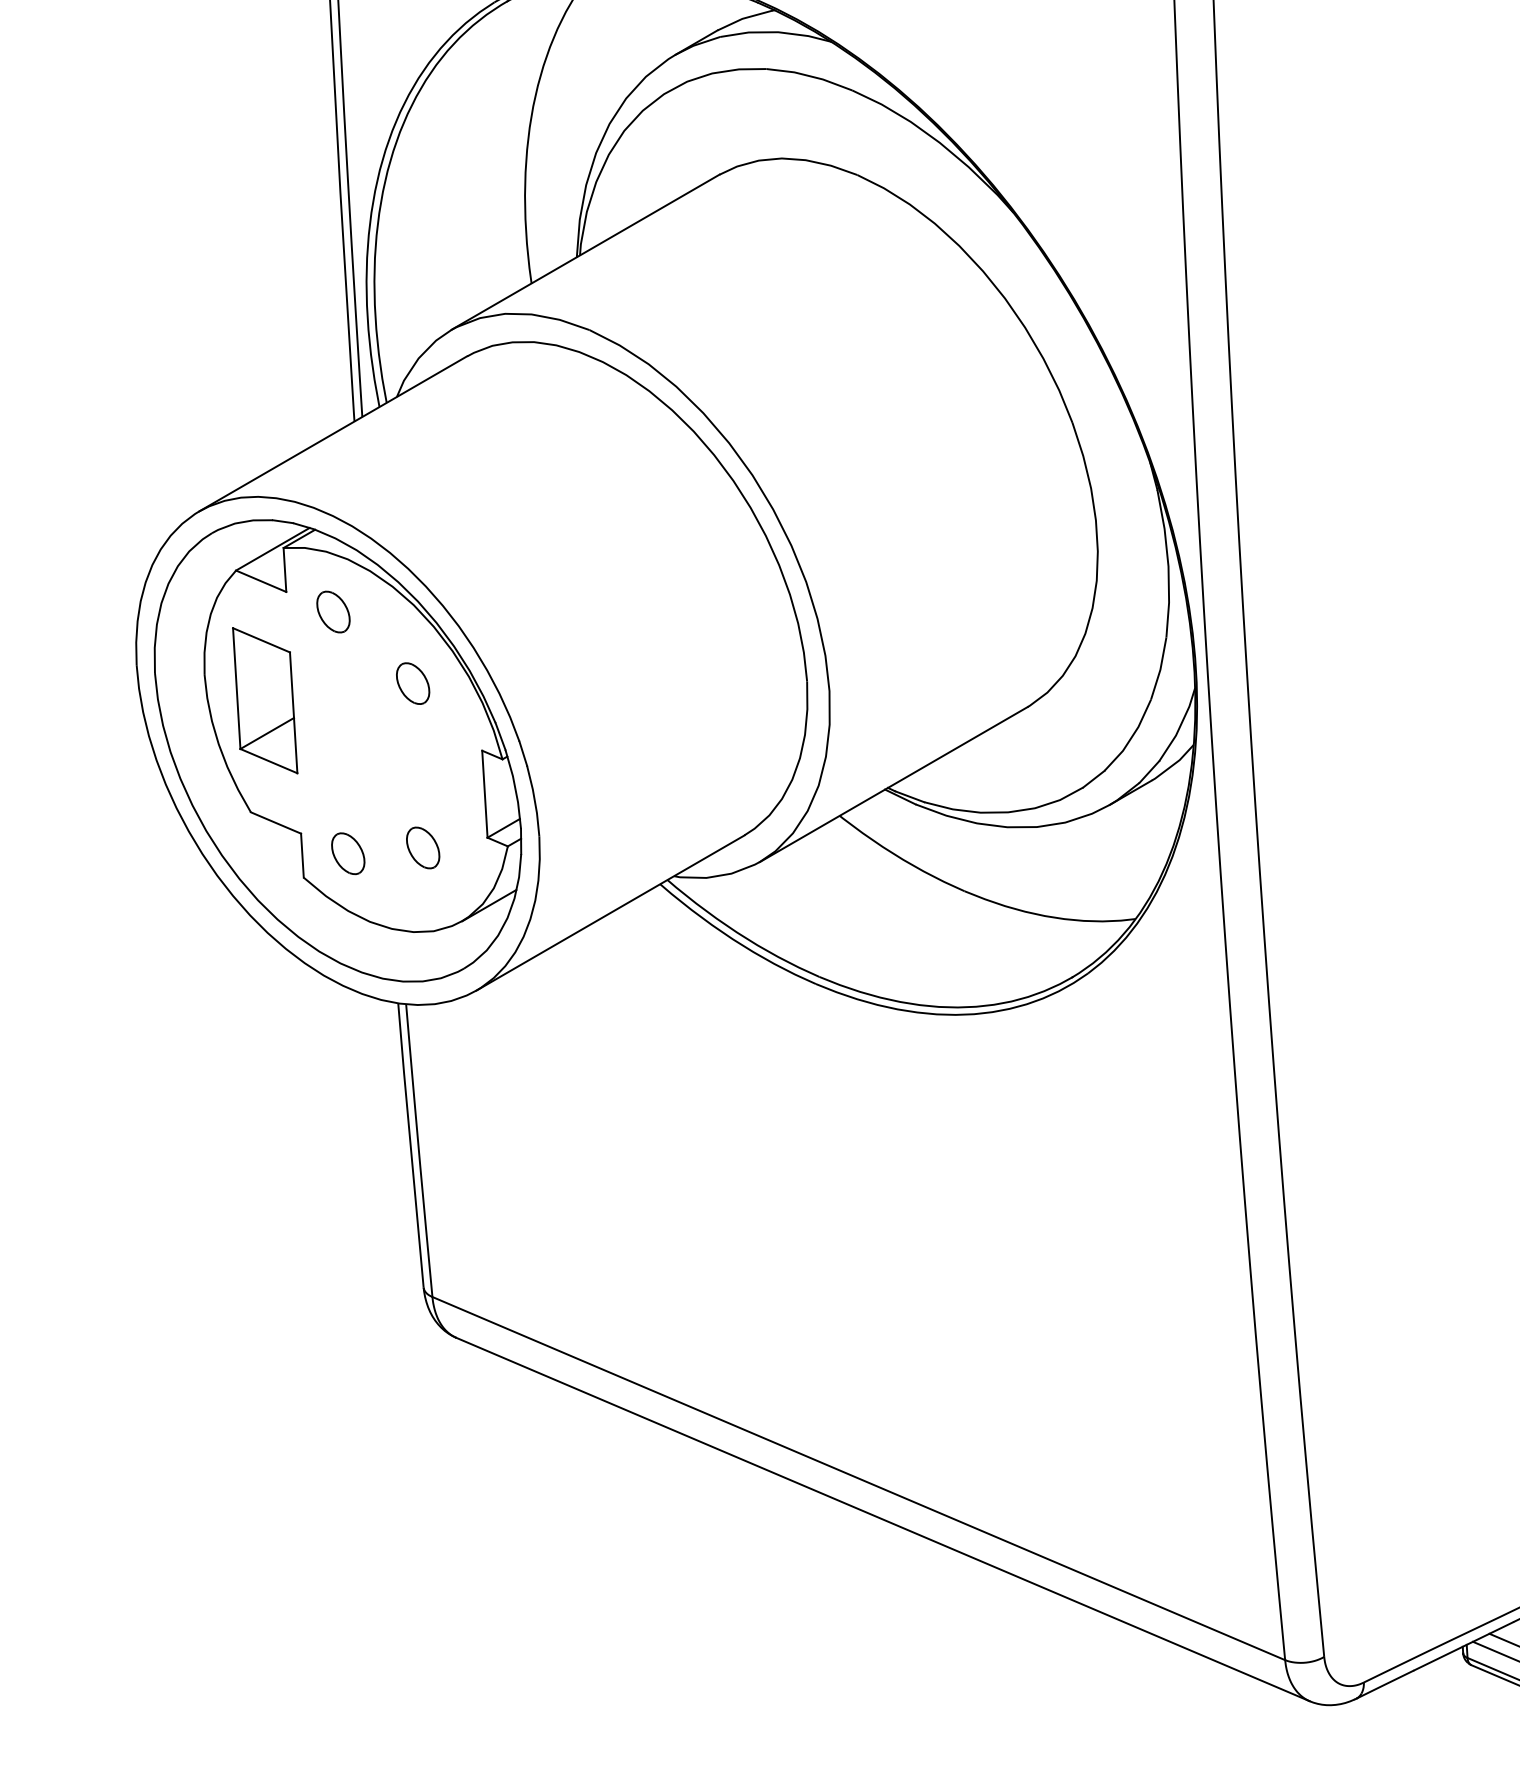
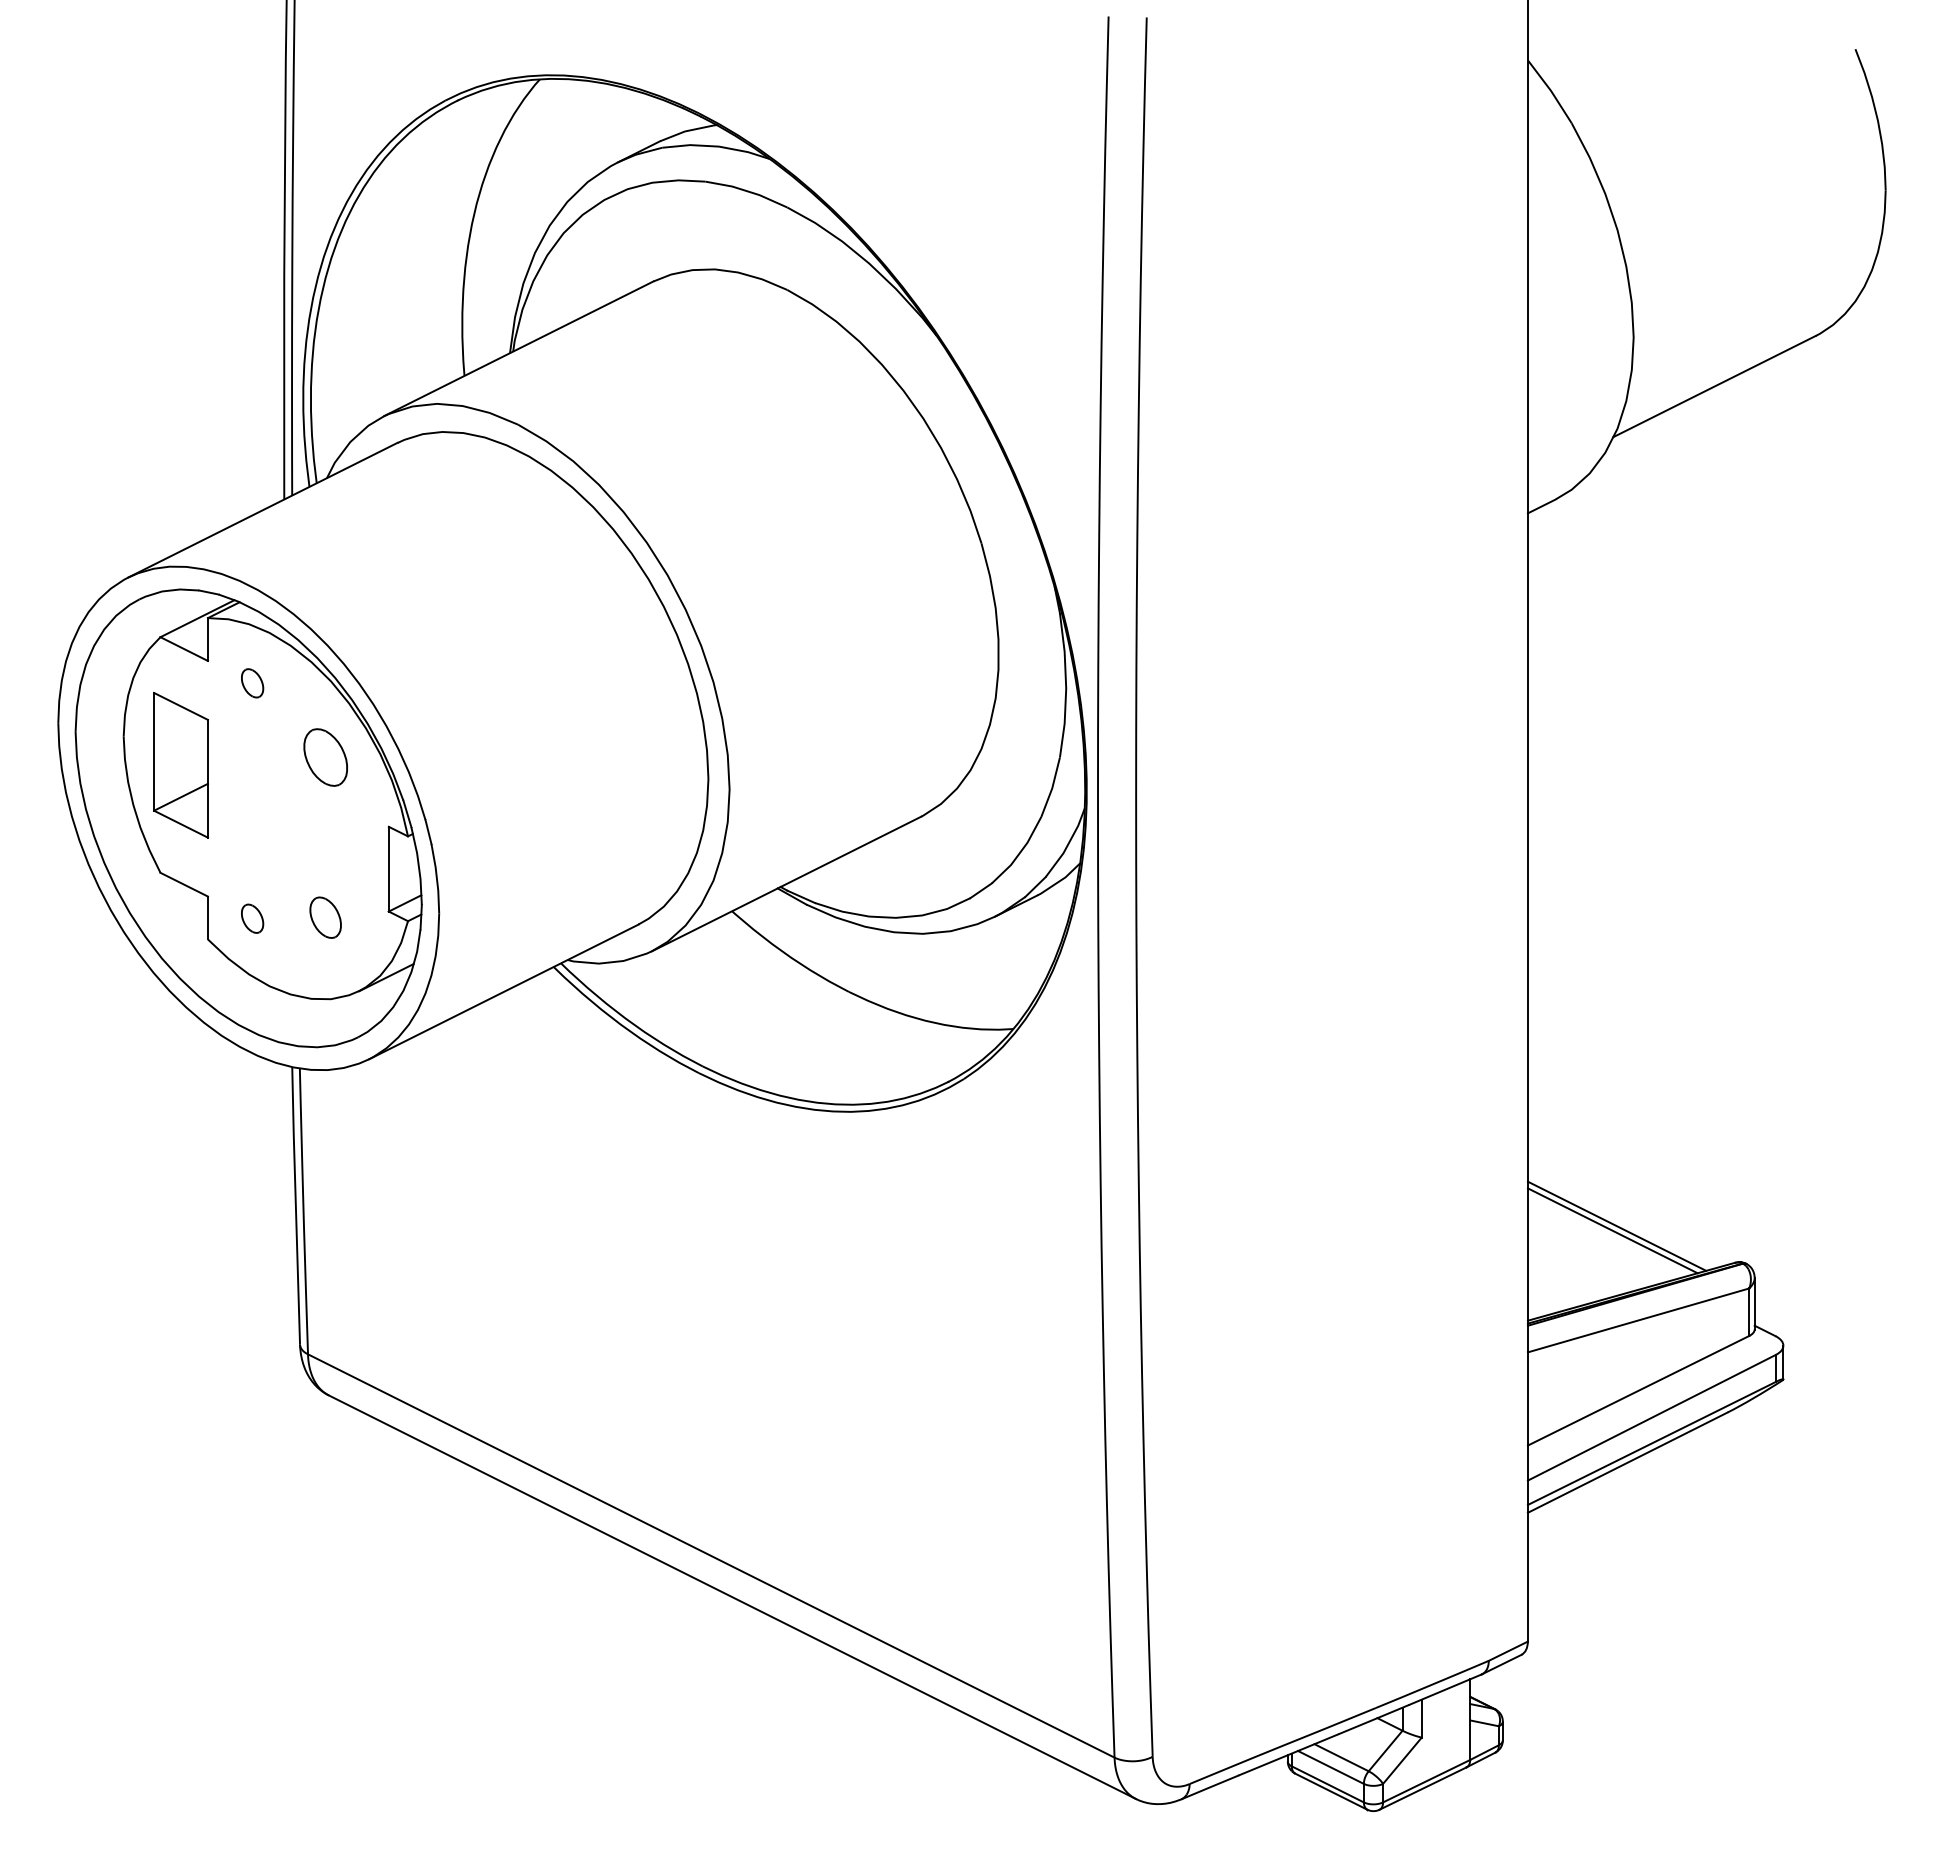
part: (333, 612) -> (252, 683), size x0.7
part: (412, 683) -> (325, 757), size x1.4
part: (348, 853) -> (252, 918), size x0.7

